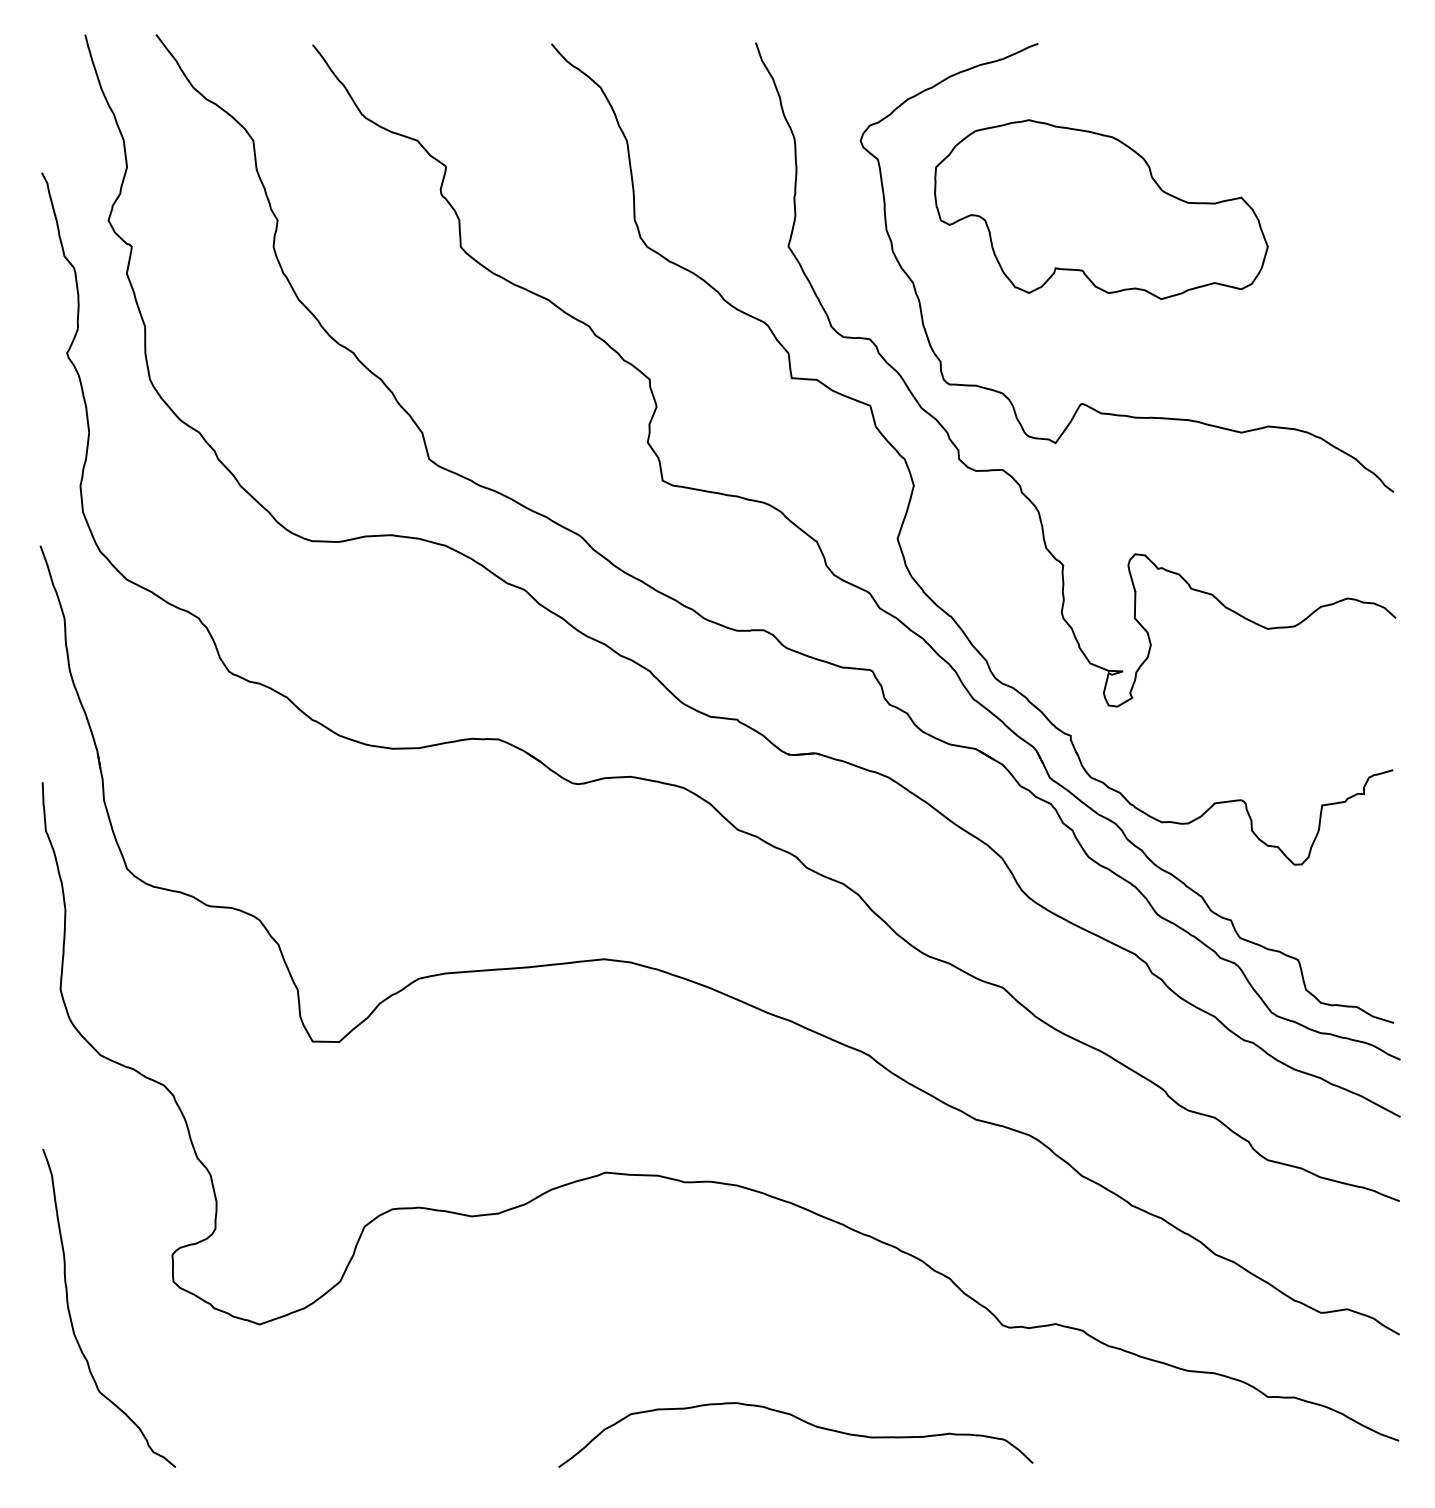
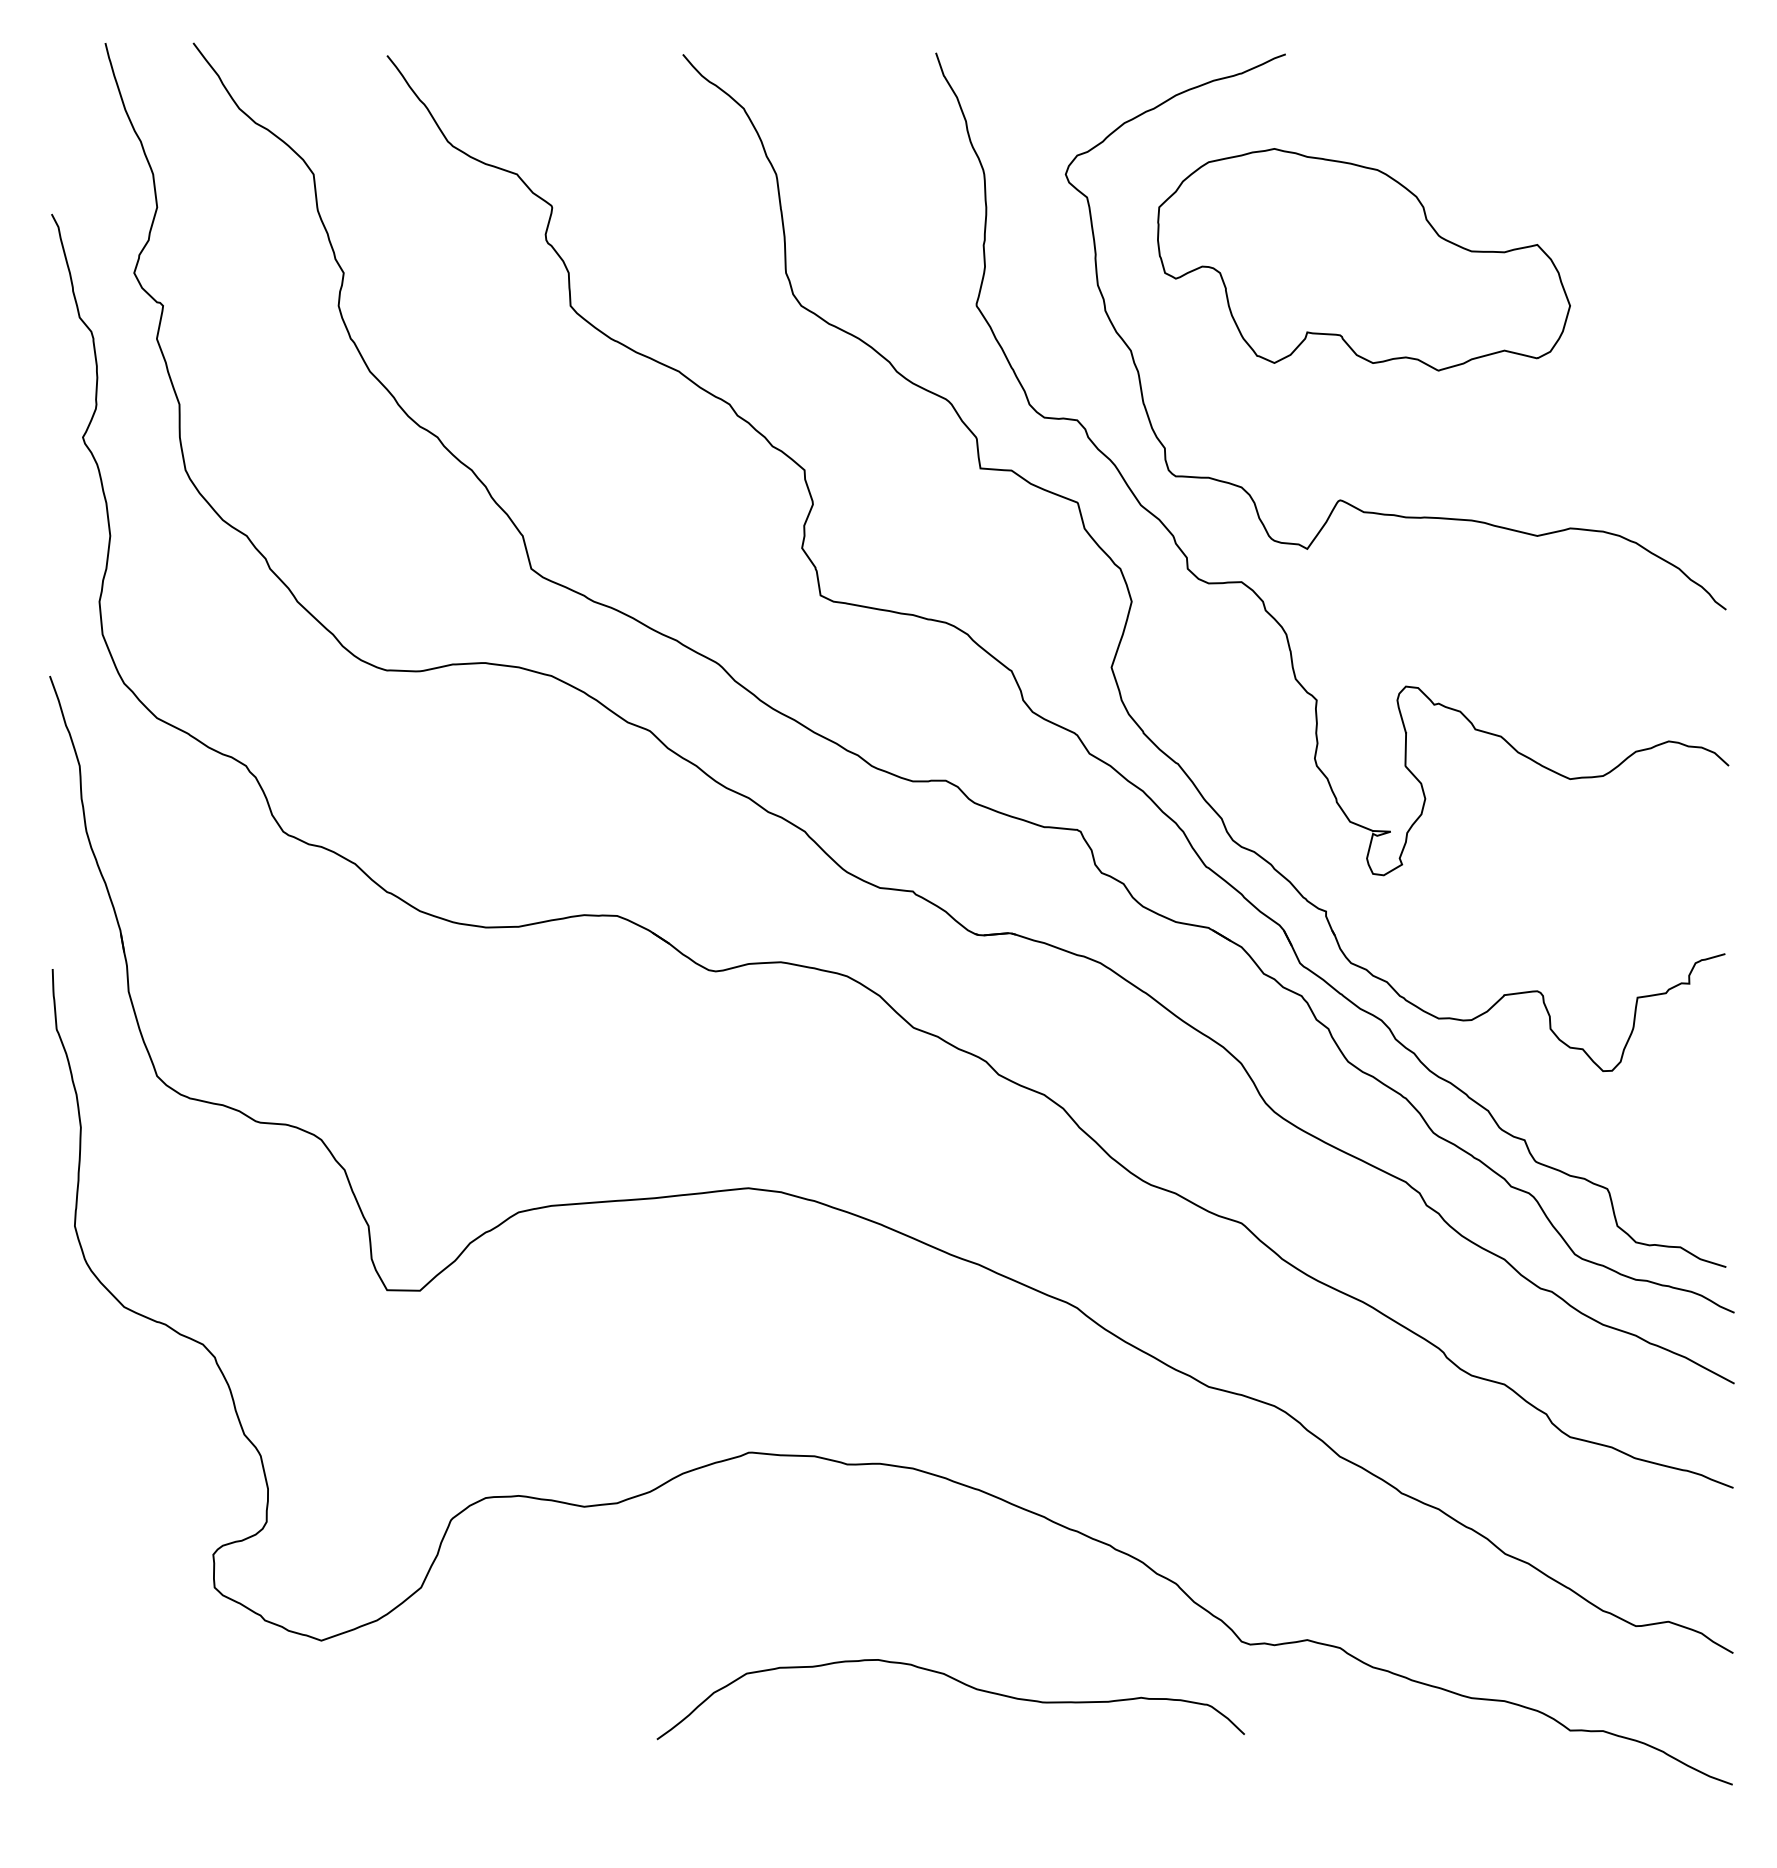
curve: (71, 1316) -> (88, 1630), removed
curve: (802, 1421) -> (959, 1682), moved

